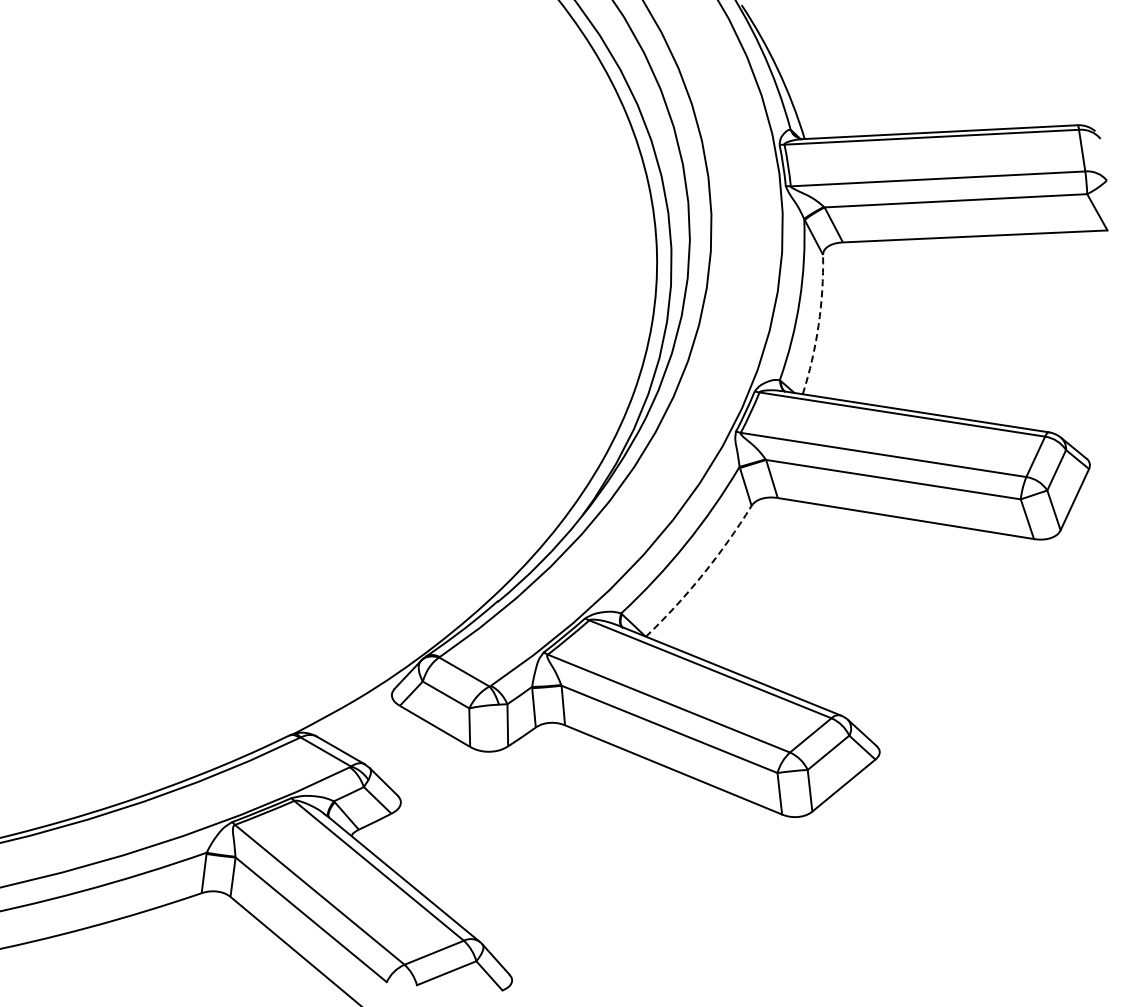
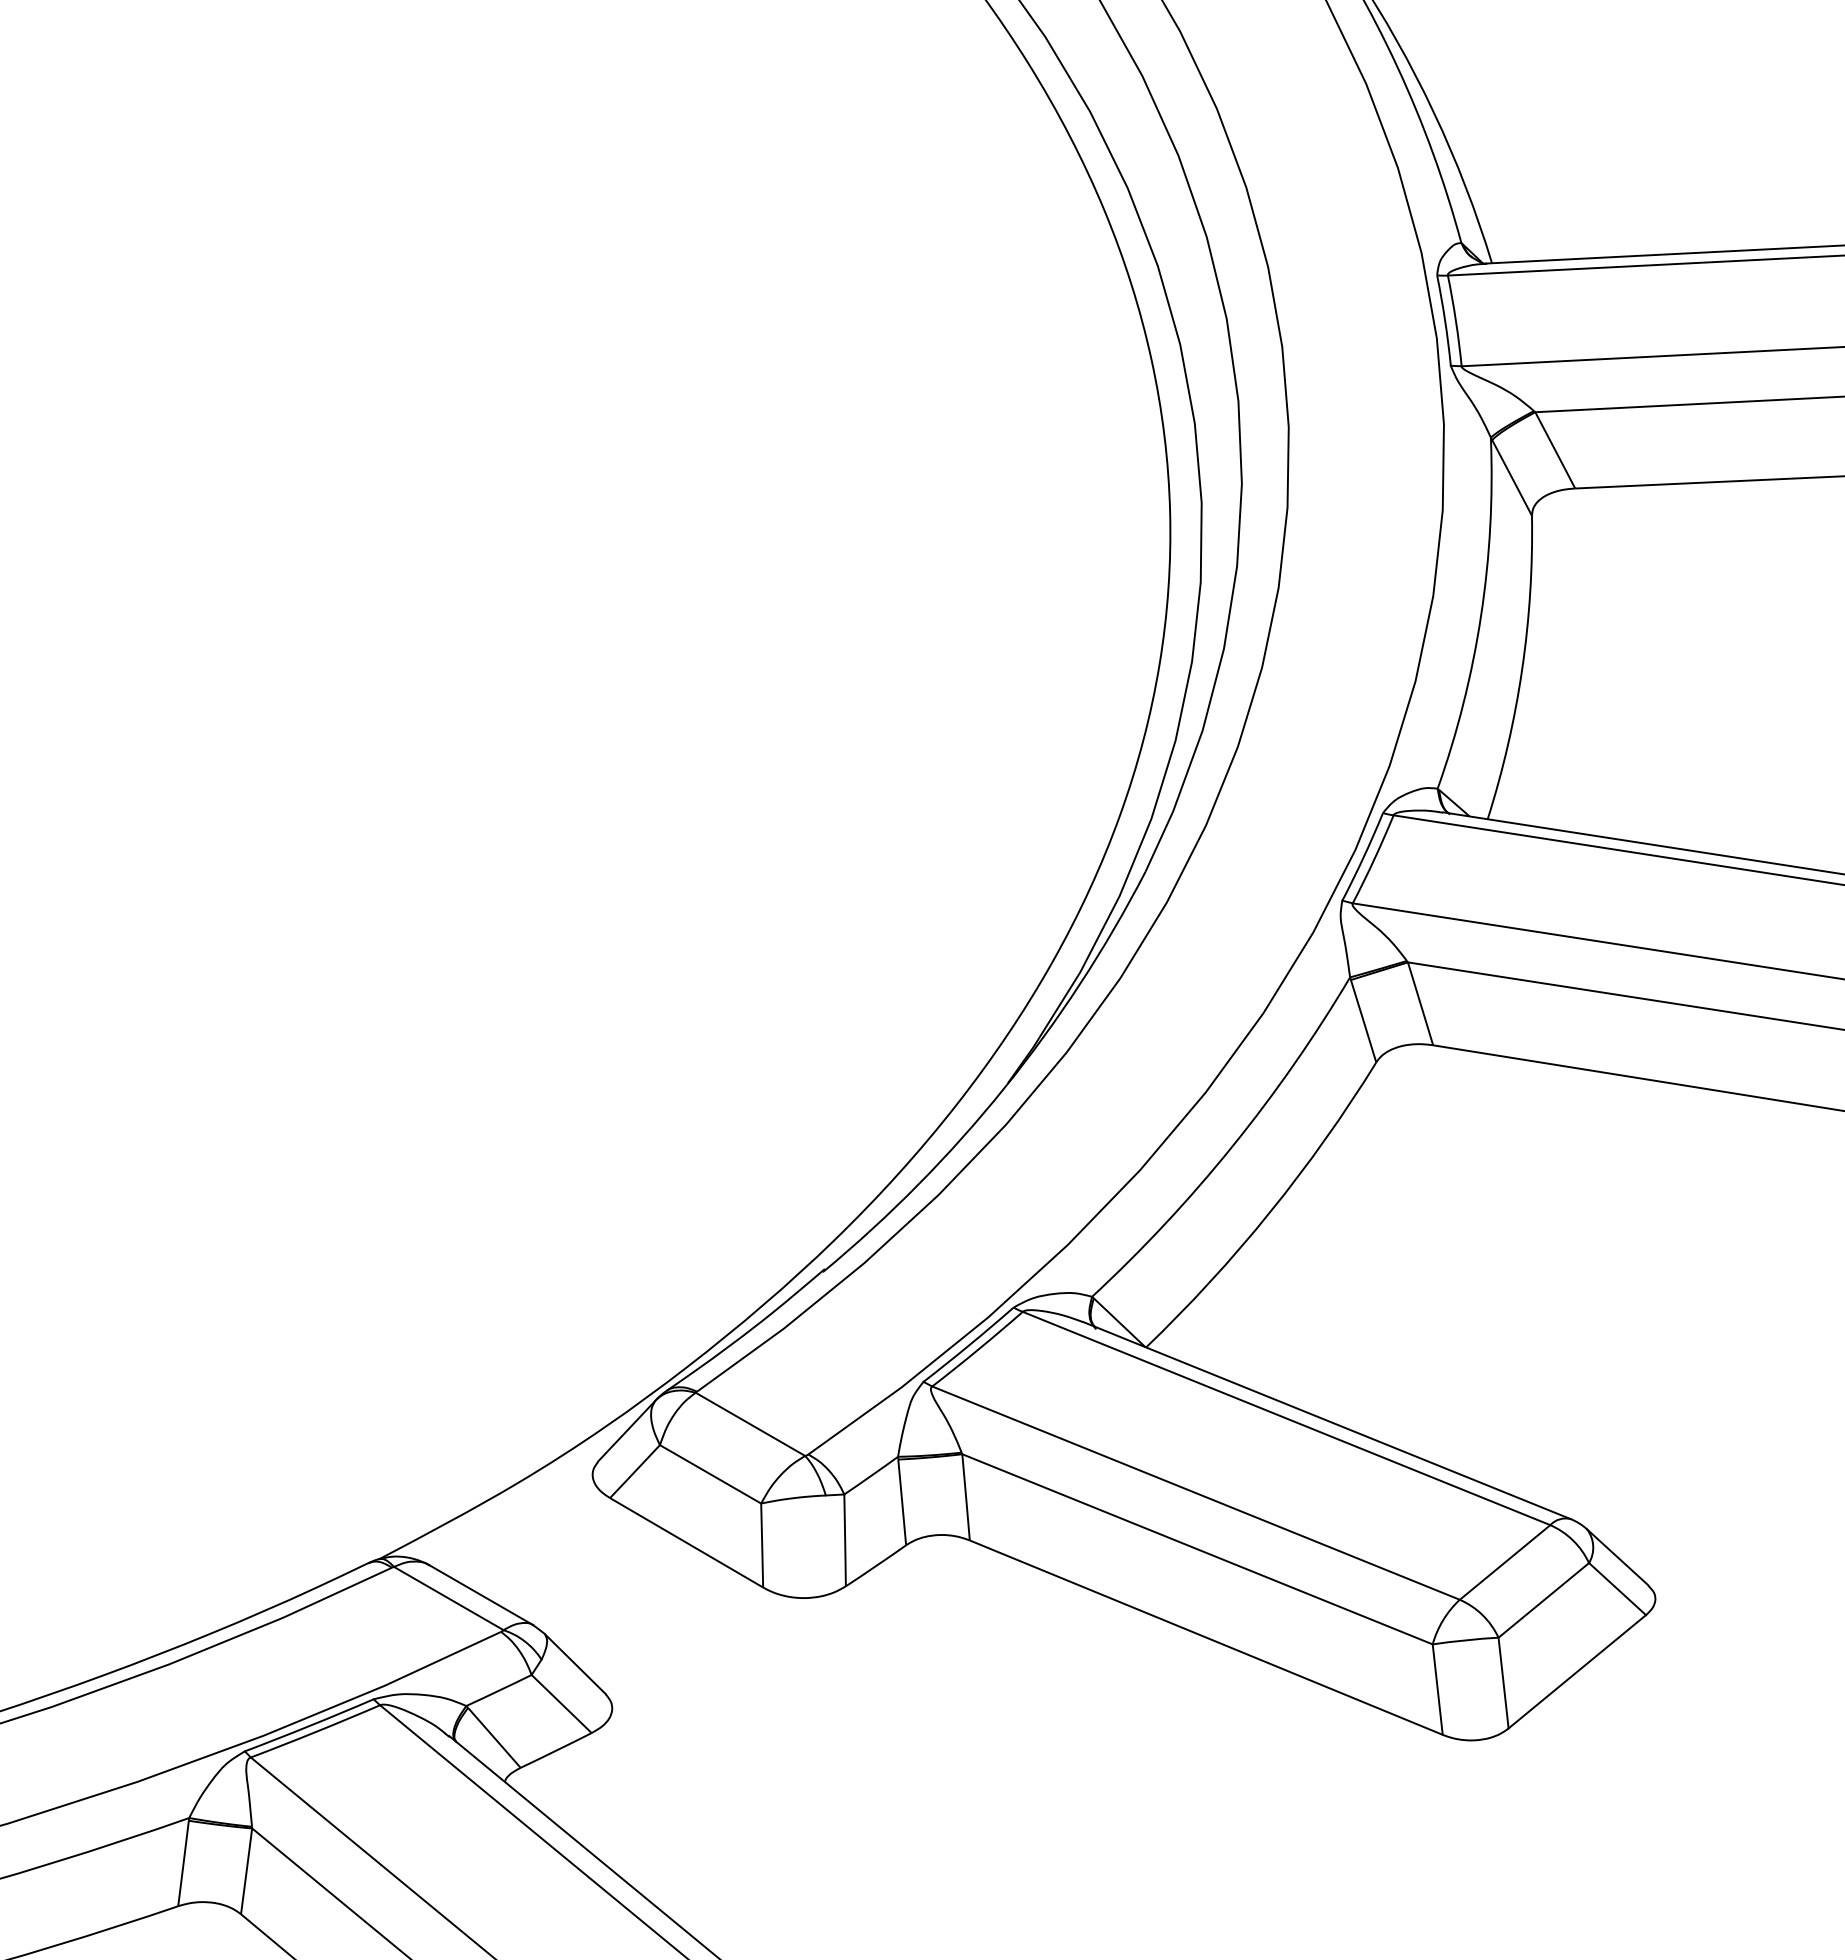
arc: (818, 325) -> (1521, 669), dashed -> solid
arc: (702, 574) -> (1269, 1211), dashed -> solid

